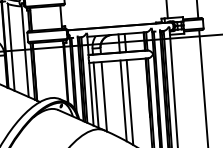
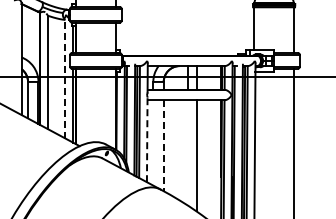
line: (25, 50) -> (65, 77), solid -> dashed
line: (91, 92) -> (147, 139), solid -> dashed
line: (96, 94) -> (153, 142), removed
line: (104, 97) -> (163, 146), solid -> dashed
line: (123, 100) -> (188, 152), removed

